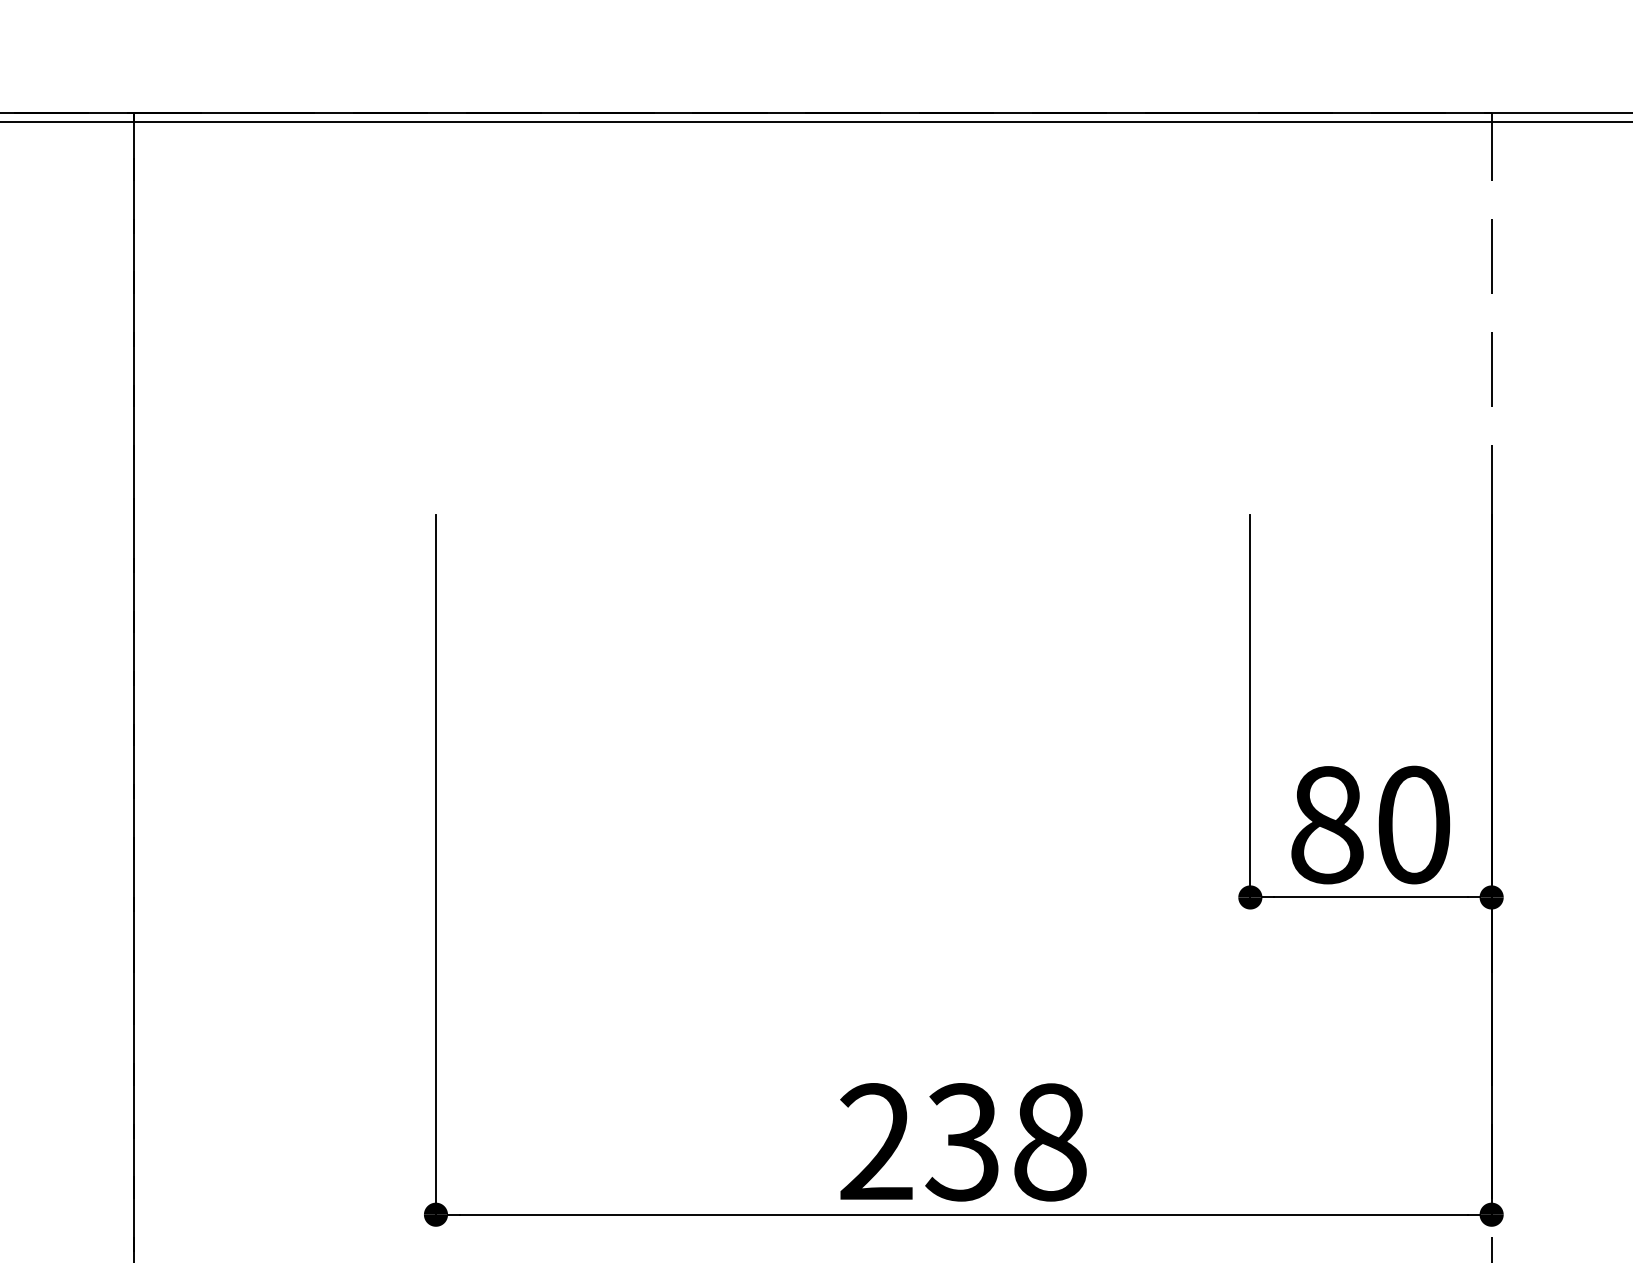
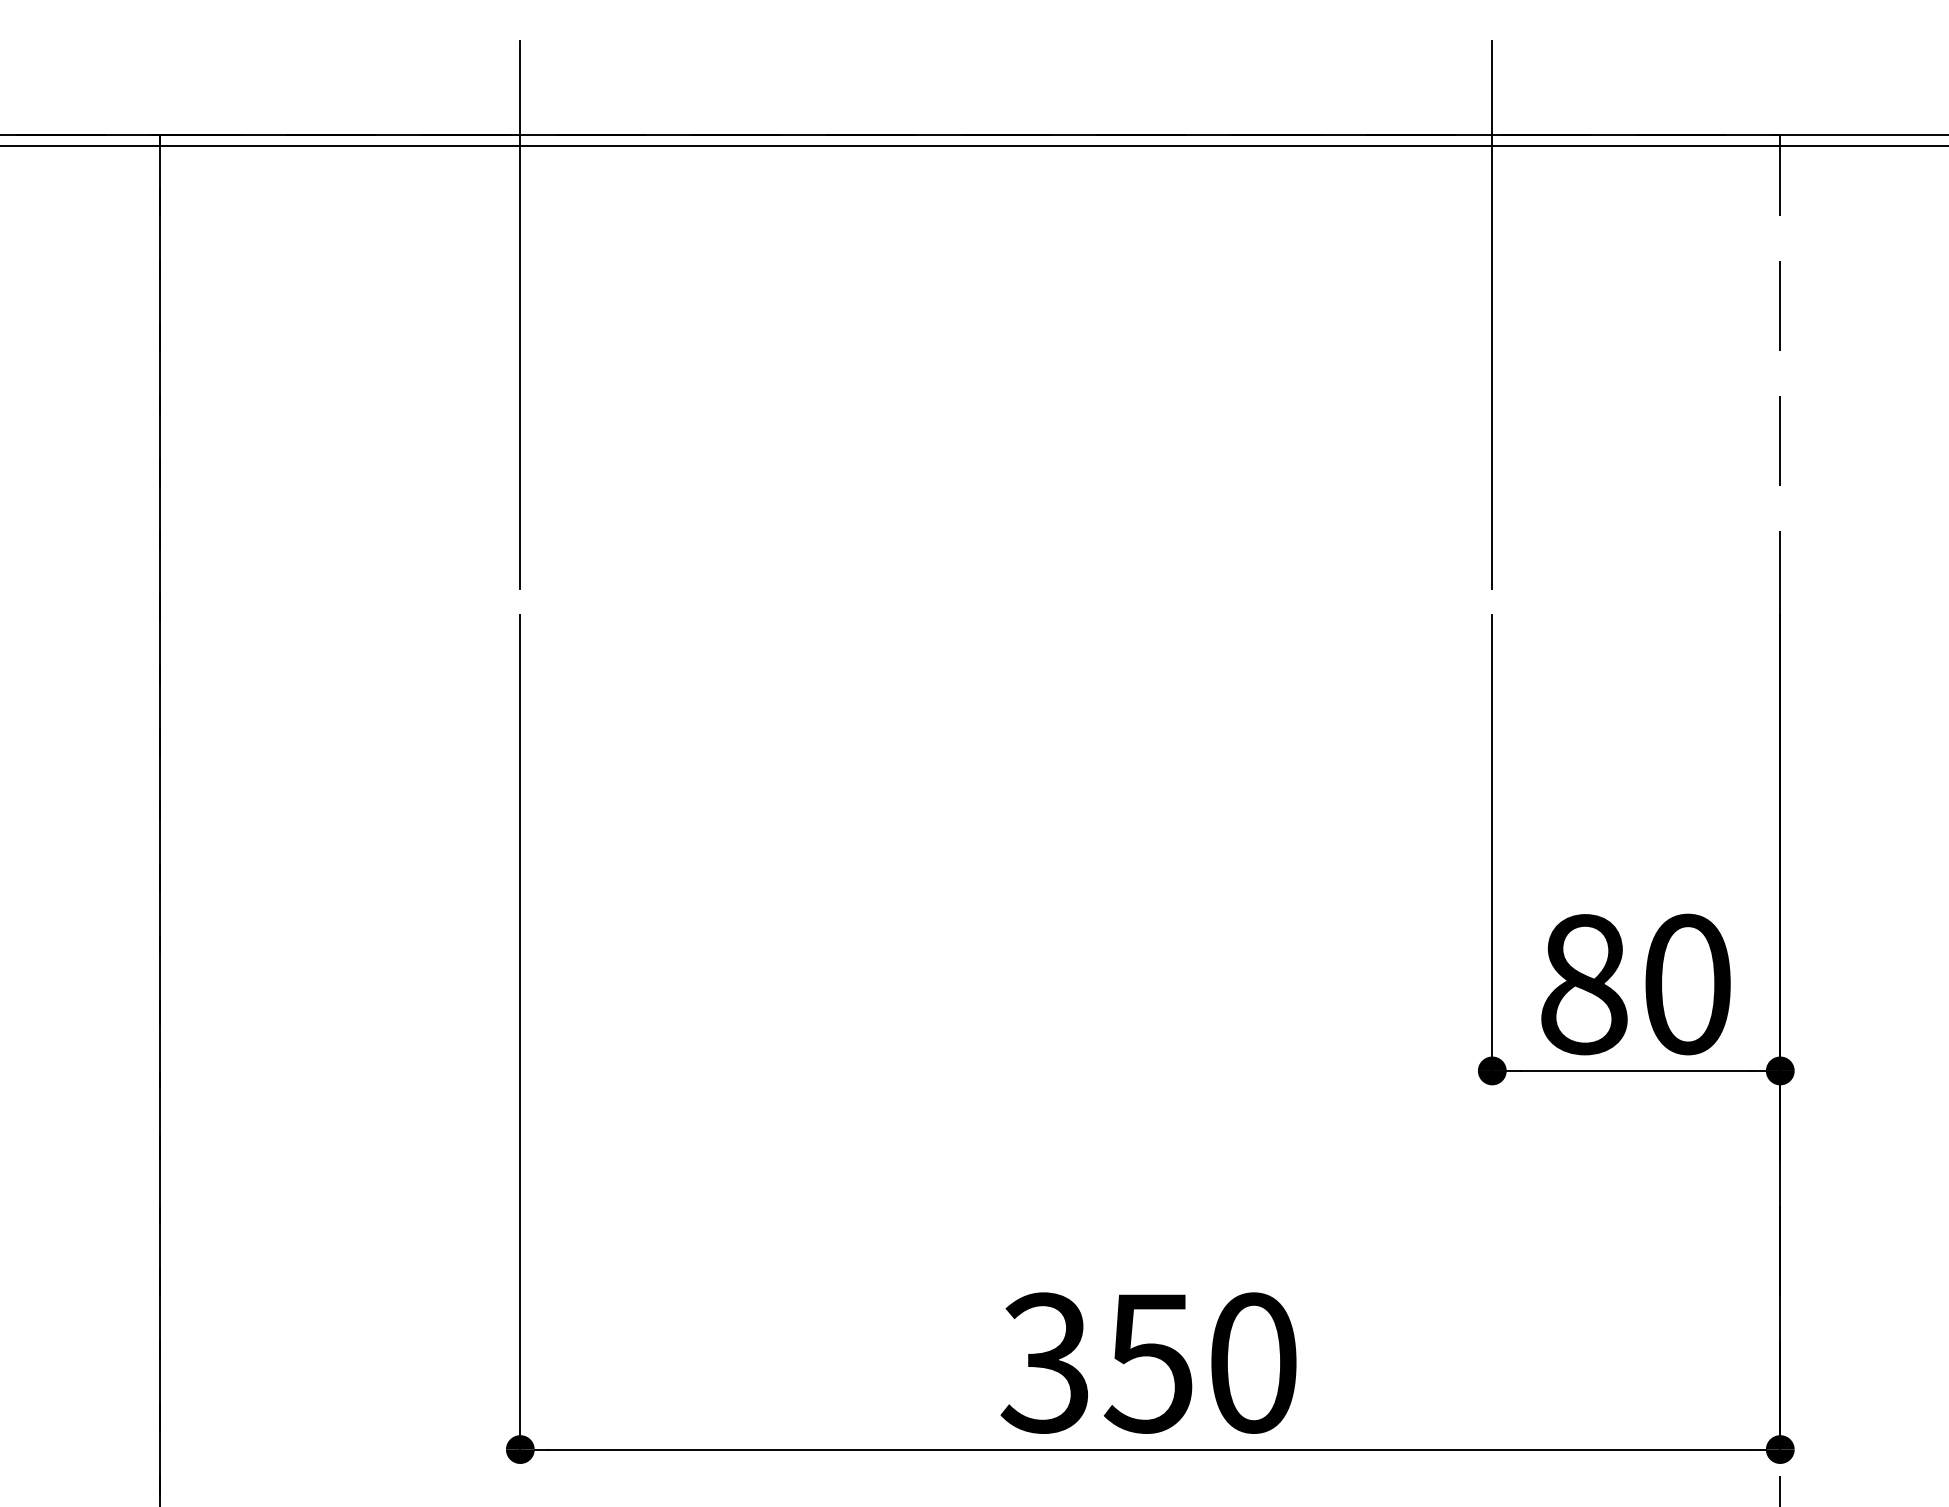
line: (435, 263) -> (519, 314), added
line: (1250, 263) -> (1492, 314), added
text: (962, 1142) -> (1148, 1363), 238 -> 350

